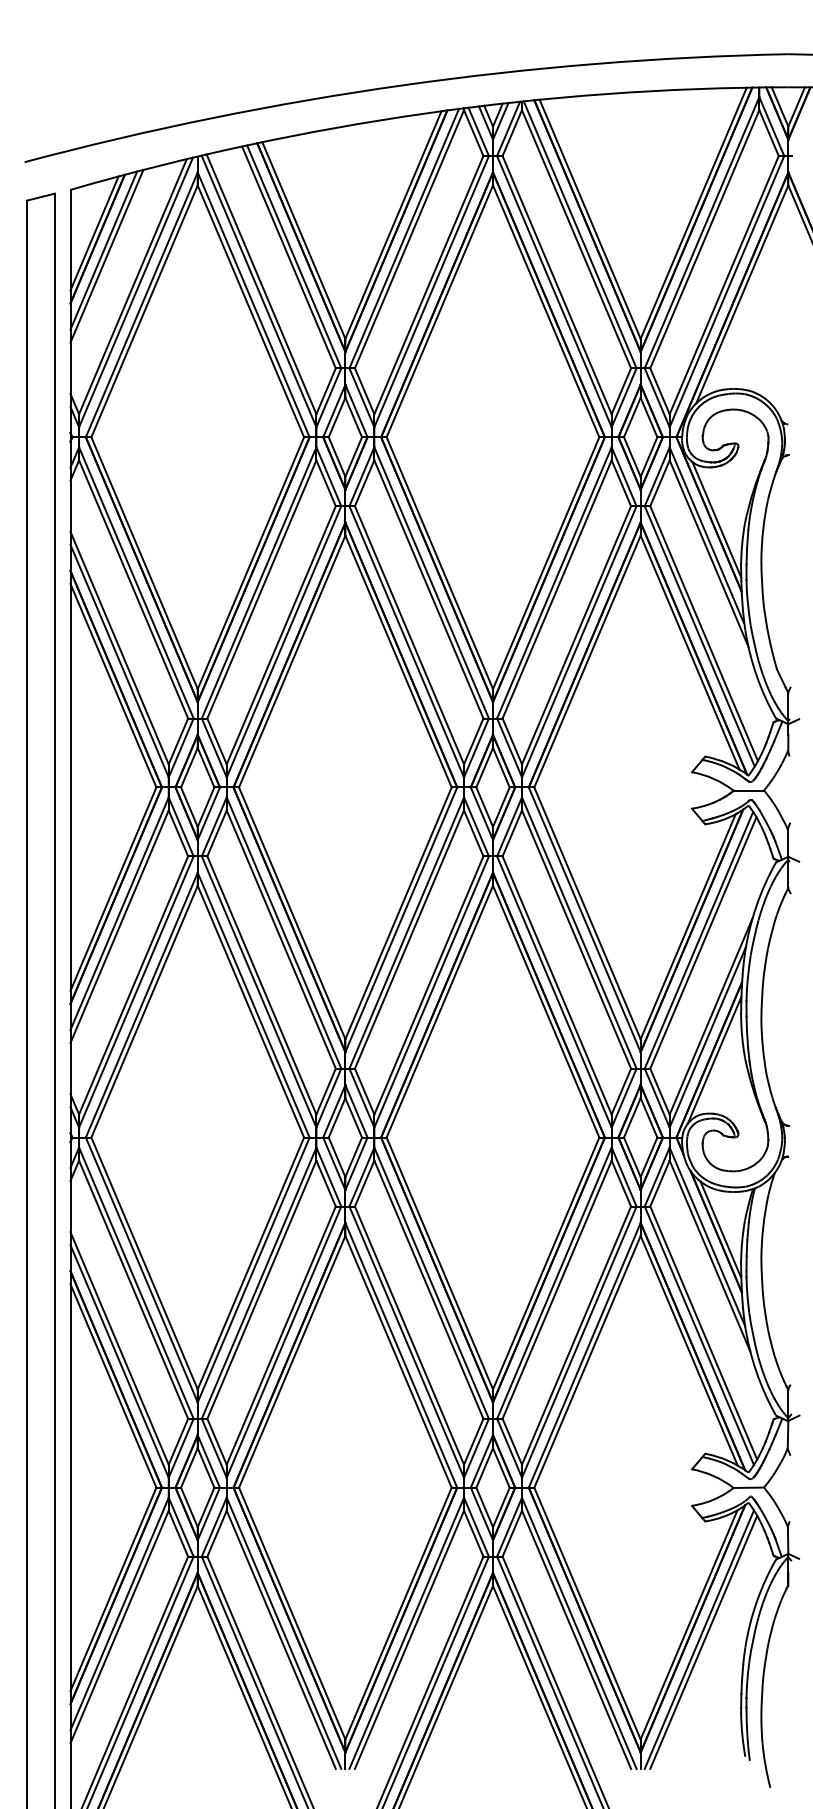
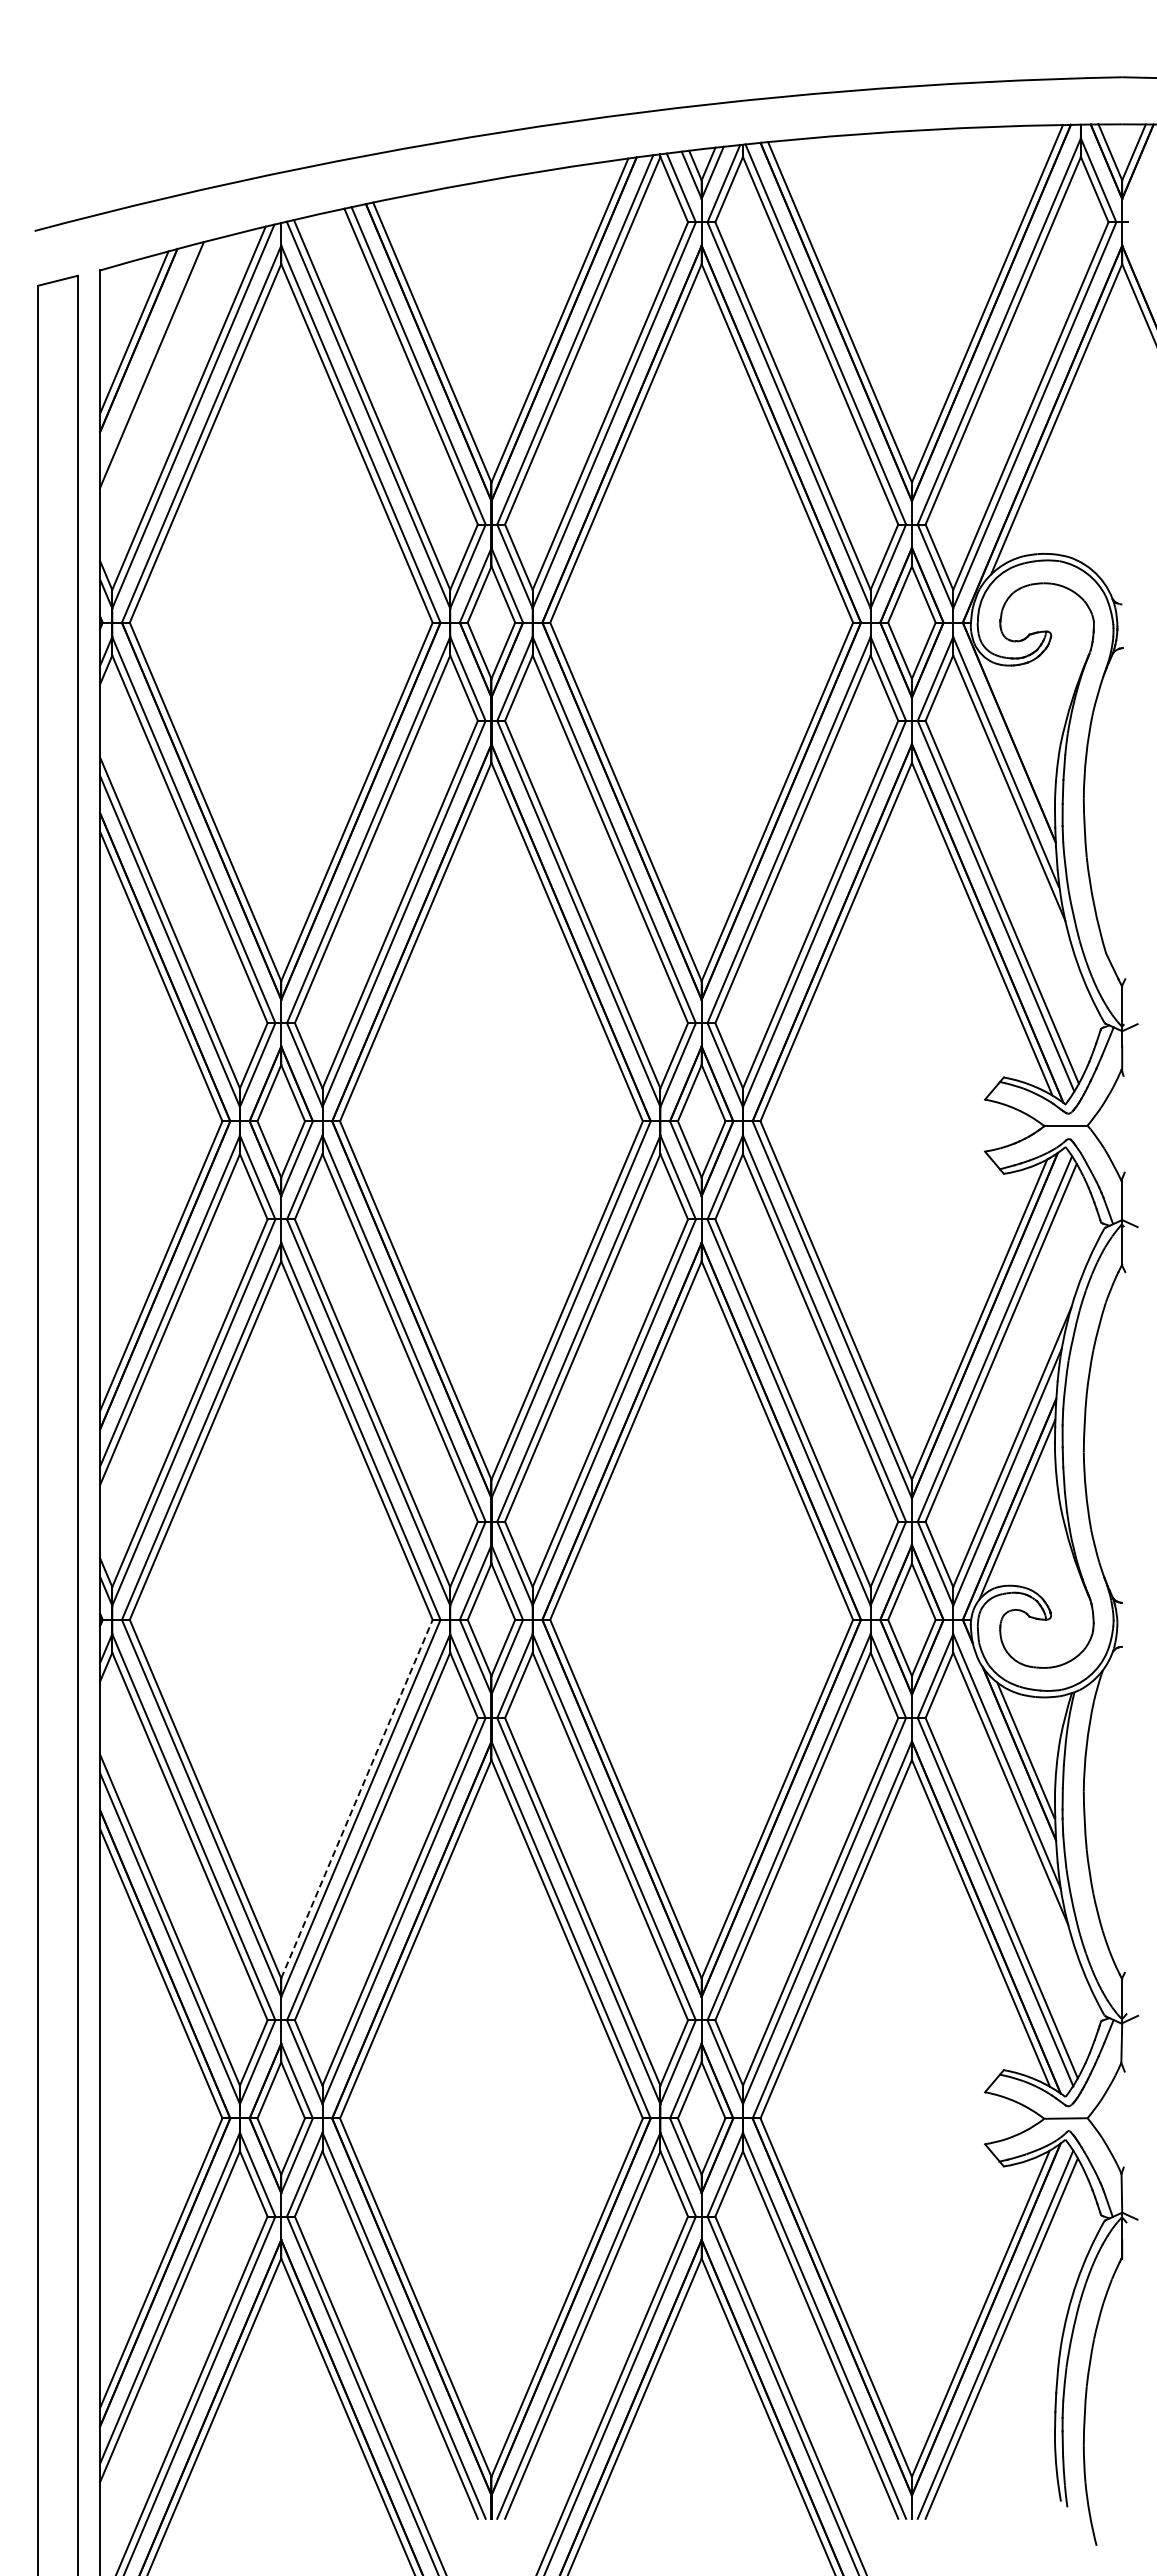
line: (103, 250) -> (147, 356), removed
line: (716, 519) -> (1020, 740), removed
line: (250, 1263) -> (356, 1799), solid -> dashed

